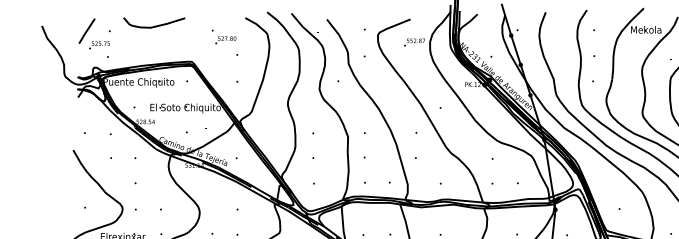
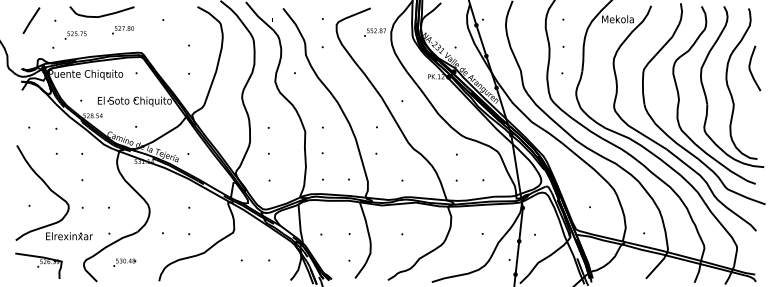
text: (225, 40) -> (122, 30), moved
text: (99, 45) -> (75, 35), moved

